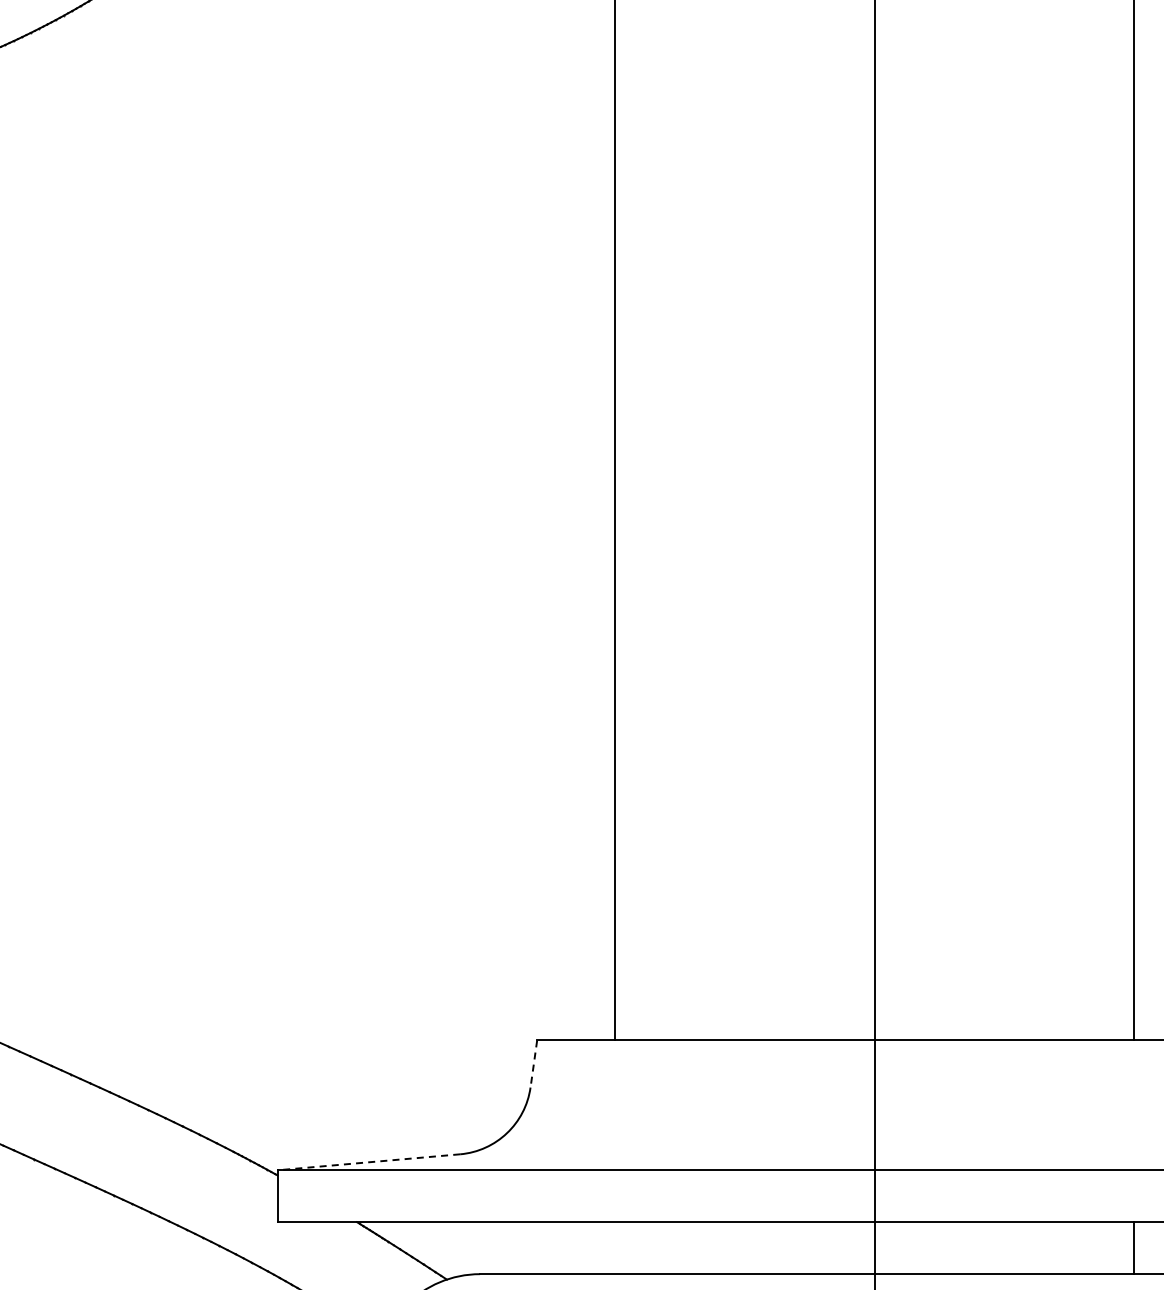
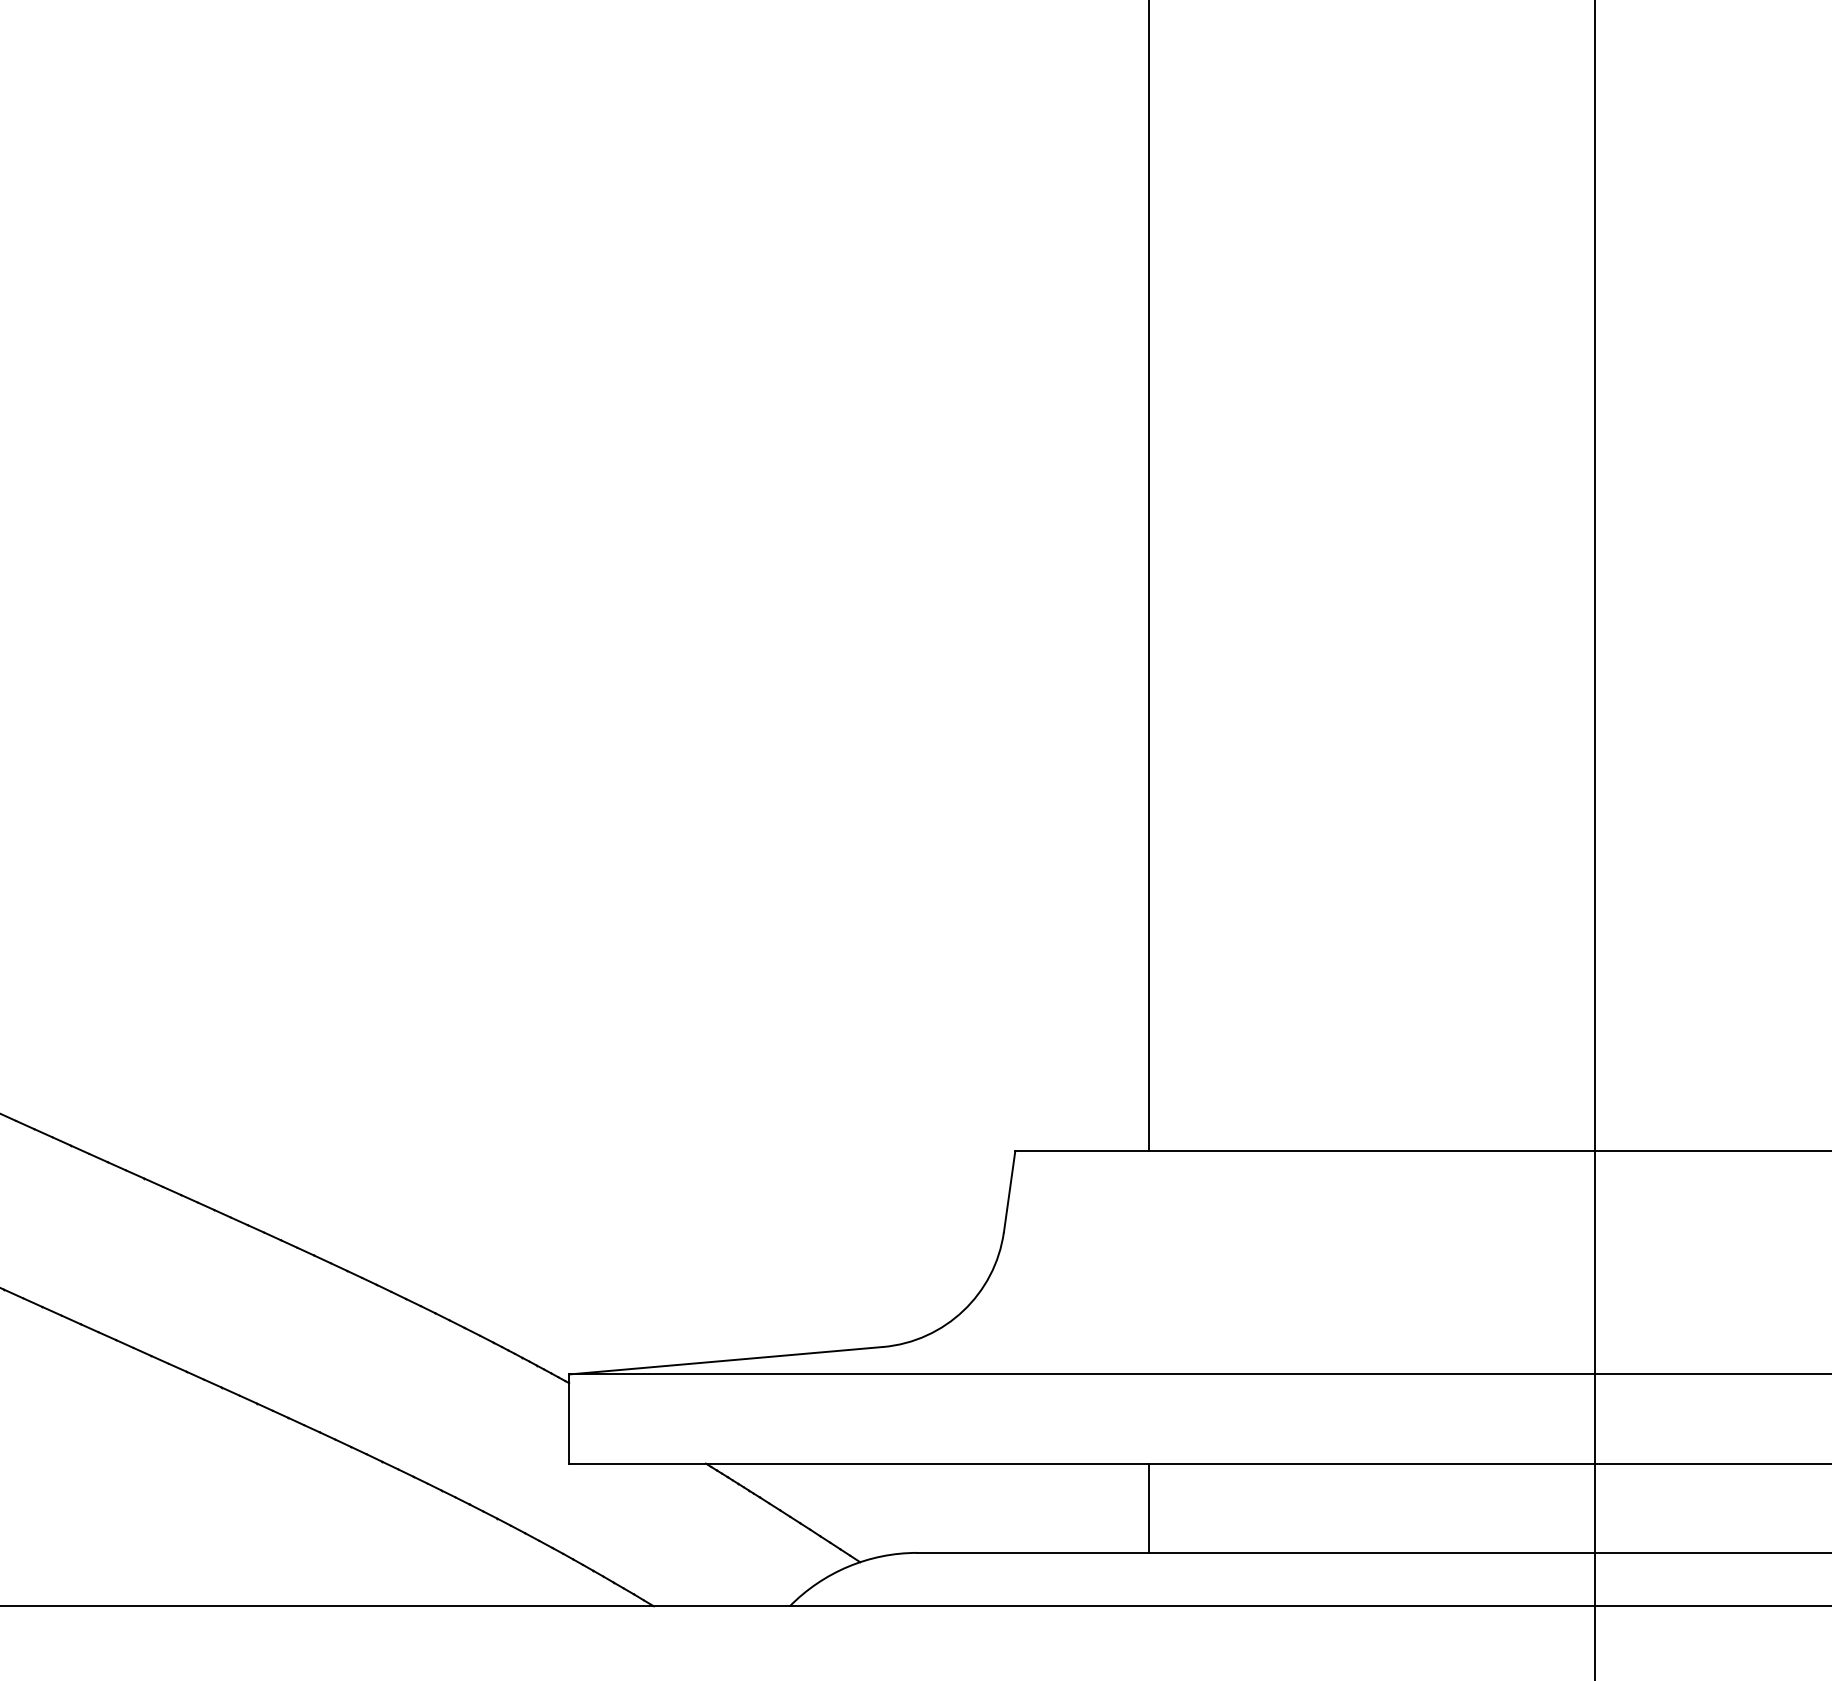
line: (533, 1064) -> (1008, 1192), dashed -> solid
line: (368, 1162) -> (725, 1361), dashed -> solid
line: (615, 1248) -> (1149, 1508), added

